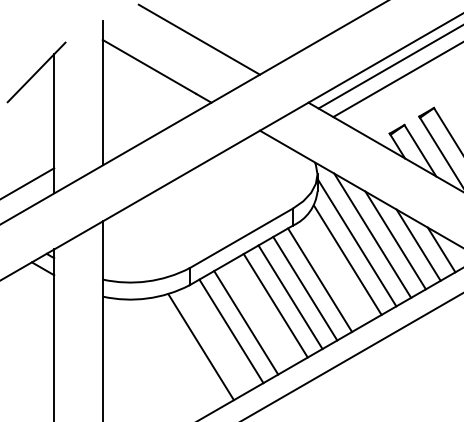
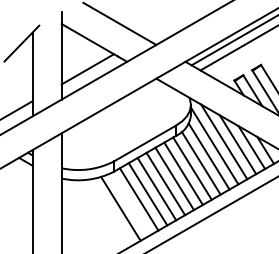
line: (145, 115) -> (87, 69), added
line: (333, 269) -> (200, 162), added
line: (260, 314) -> (156, 189), added

